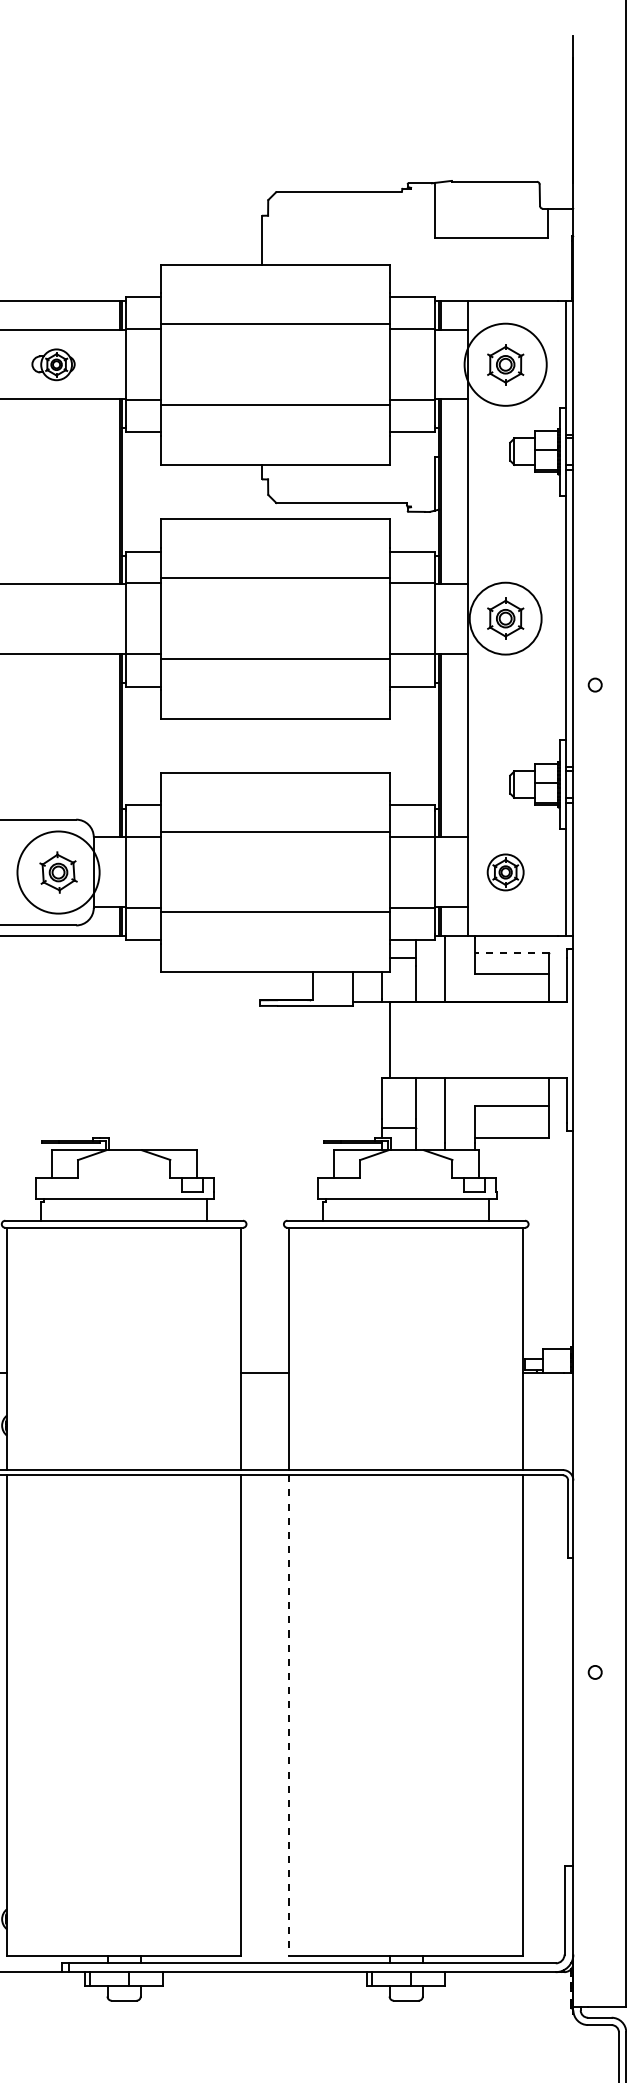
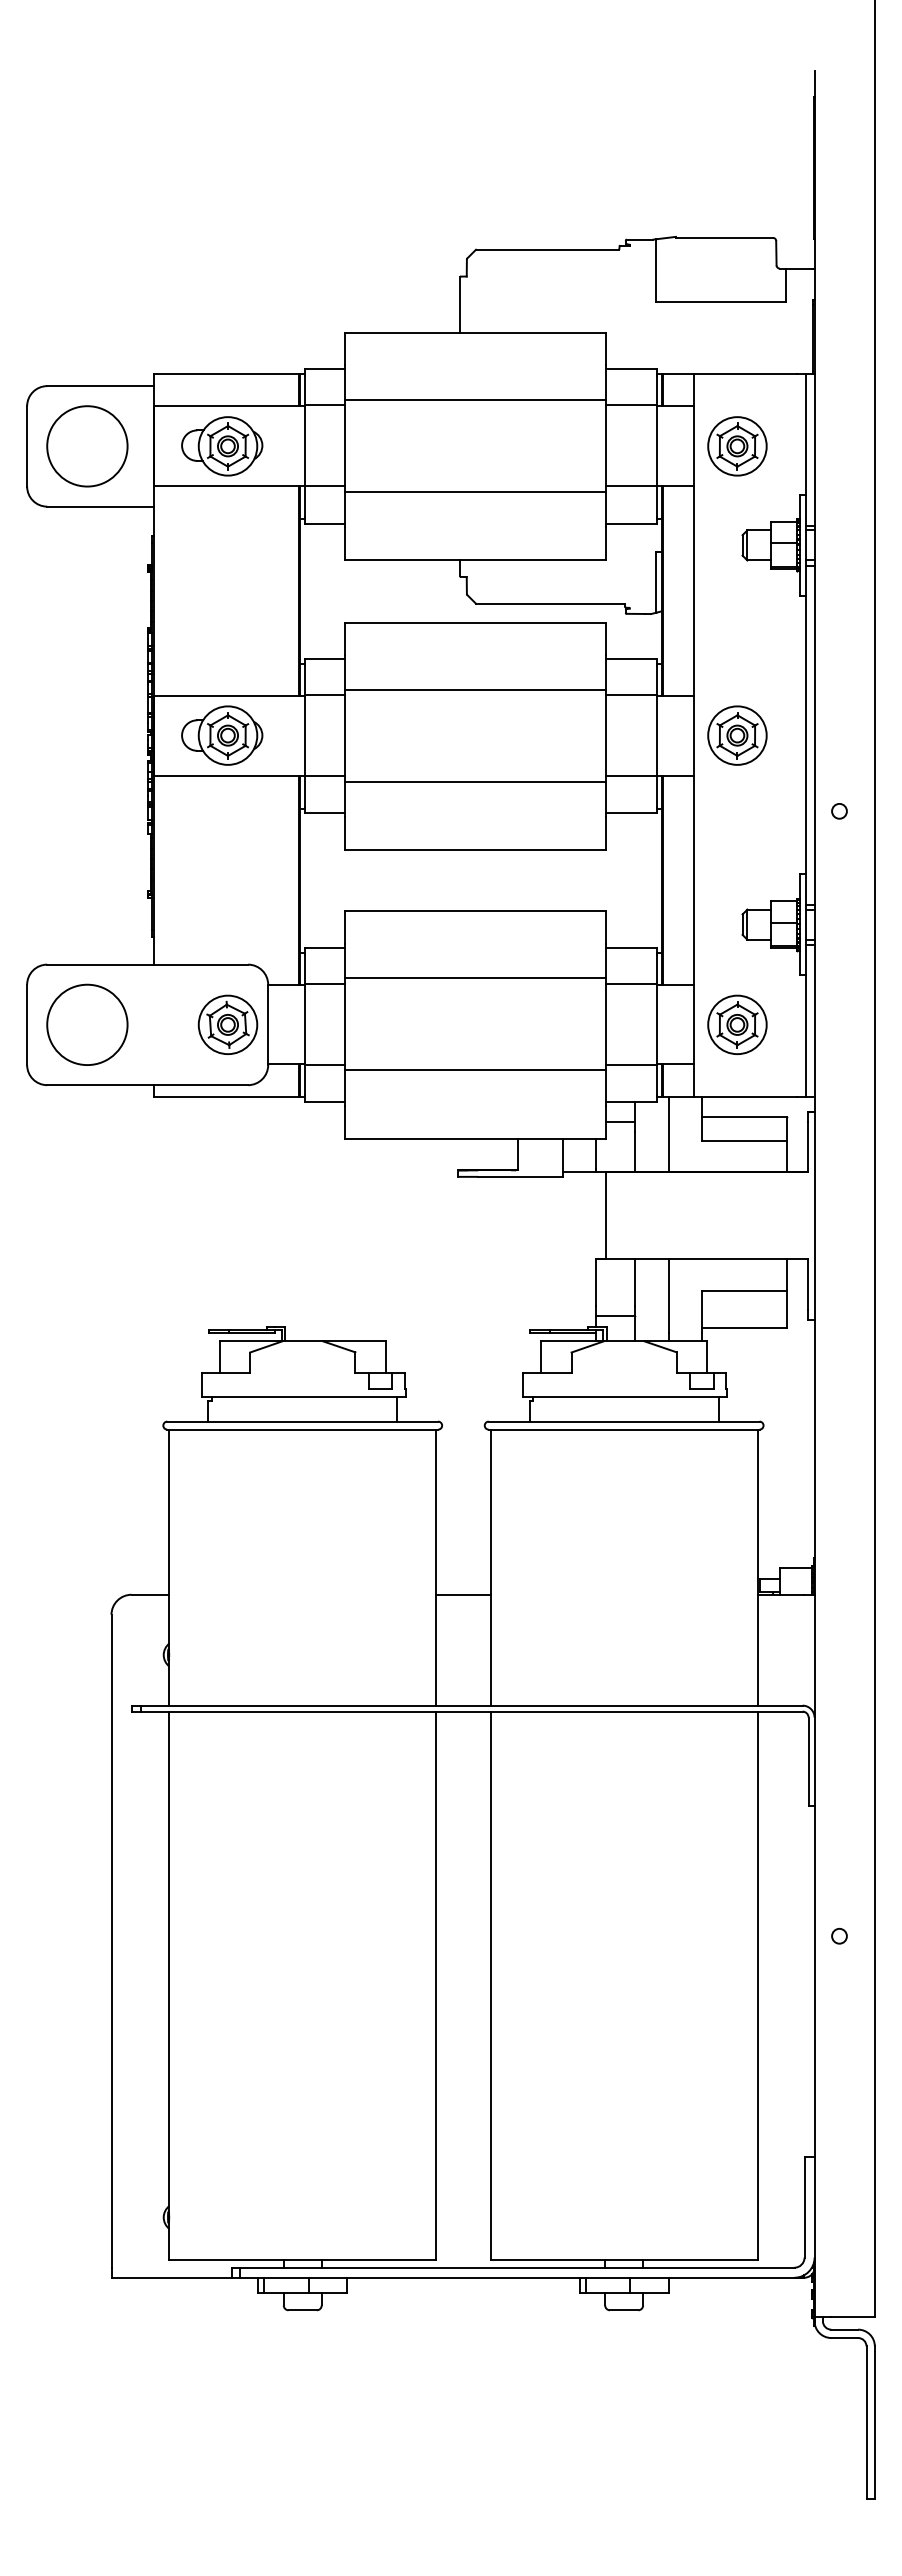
part: (53, 364) -> (222, 446), size x1.67
circle: (505, 364) -> (737, 446), size x0.62
part: (53, 618) -> (222, 735), added
circle: (505, 618) -> (737, 735), size x0.71
circle: (58, 872) -> (227, 1024), size x0.62
part: (505, 872) -> (737, 1024), size x1.43
line: (511, 952) -> (744, 1116), dashed -> solid
line: (288, 1715) -> (490, 1985), dashed -> solid

